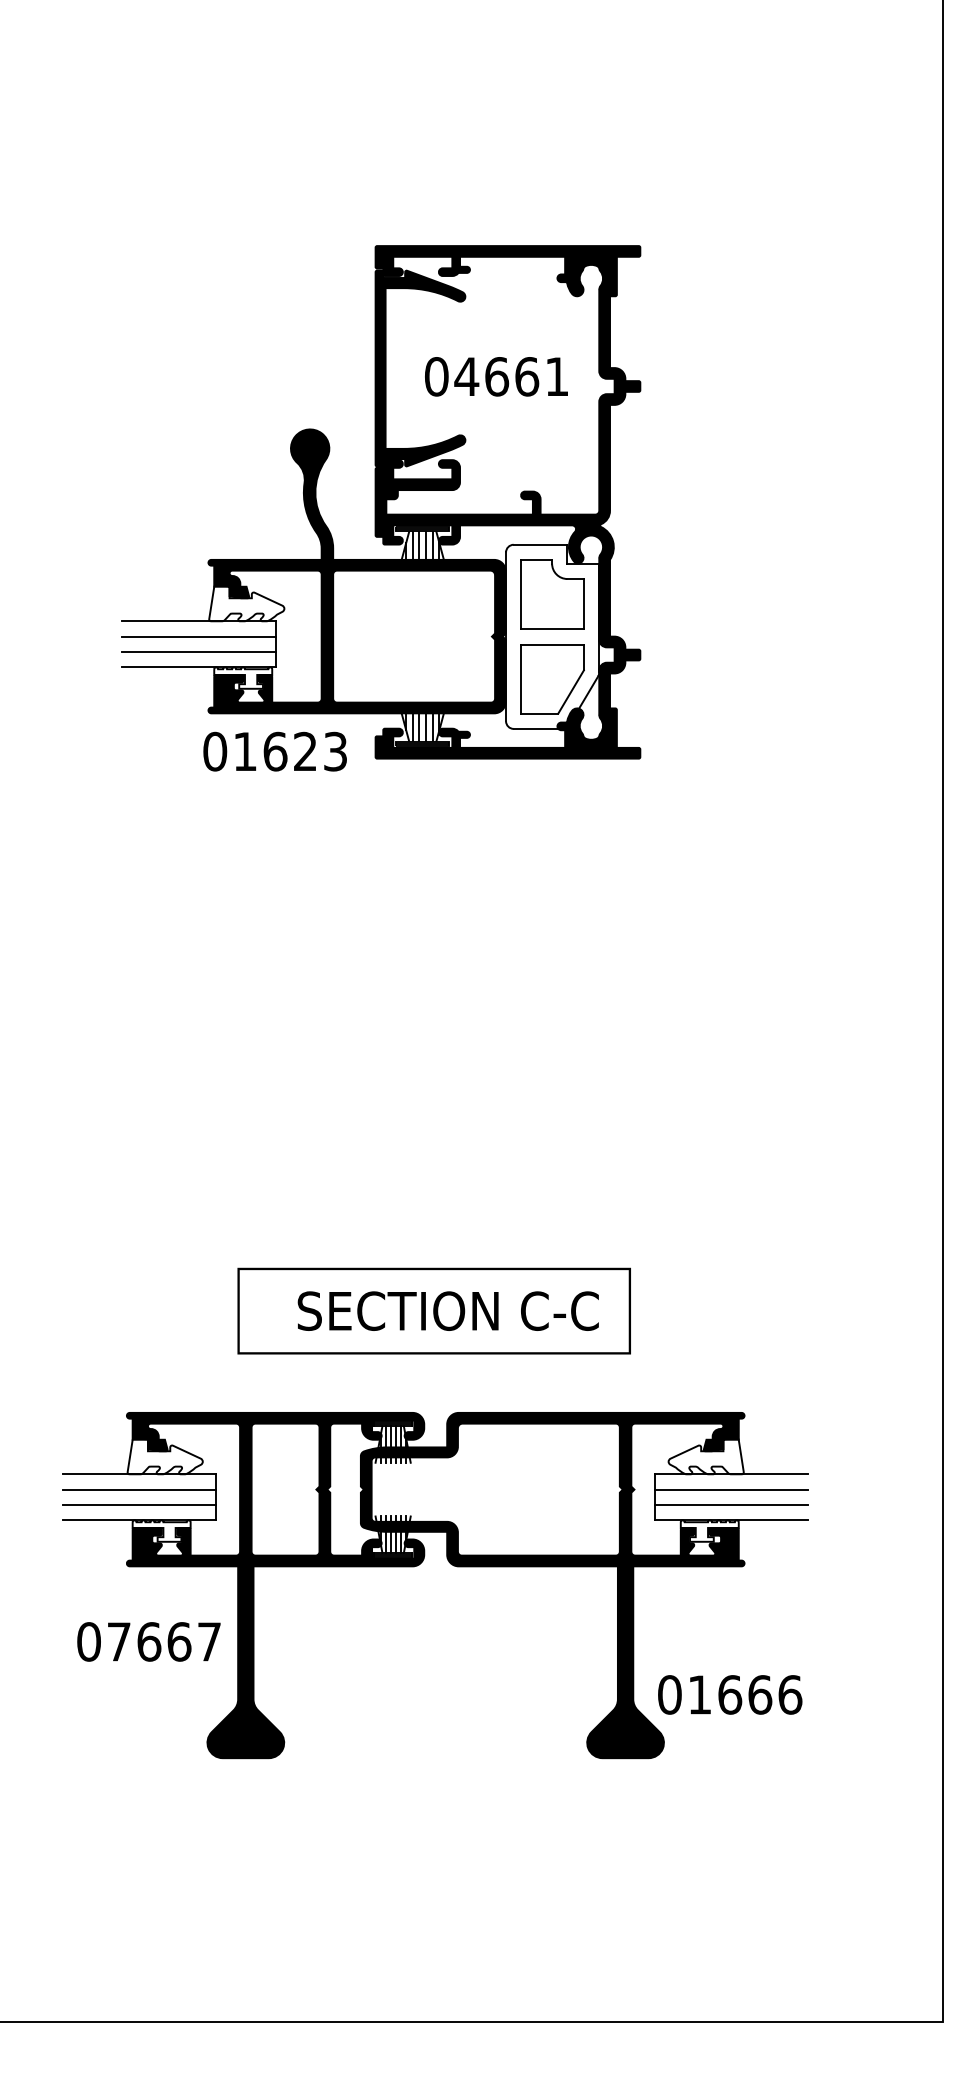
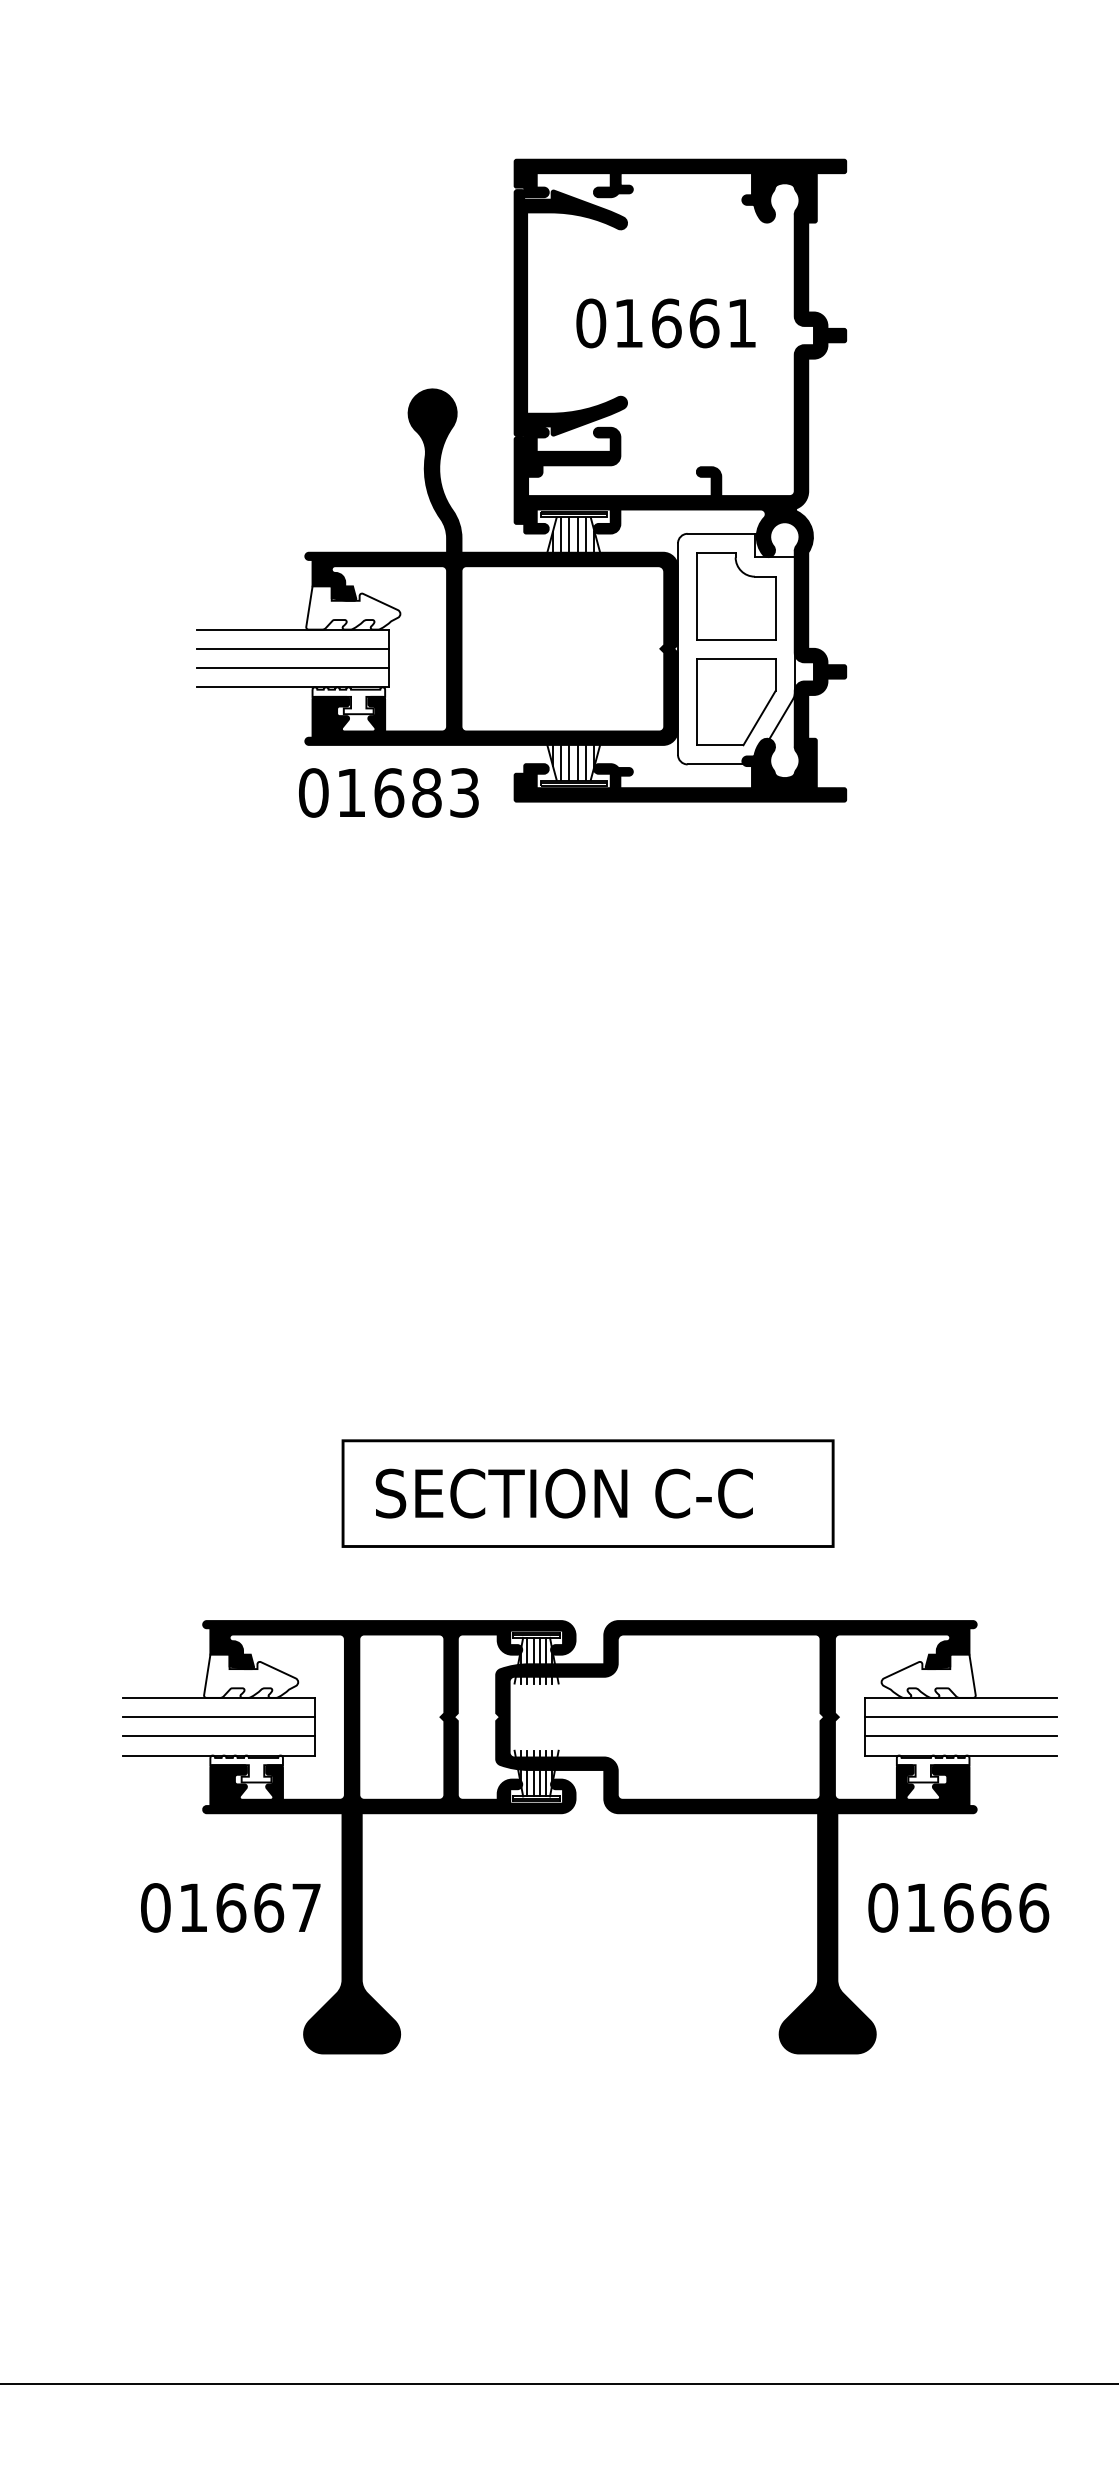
text: (466, 376) -> (628, 323), 04661 -> 01661
text: (305, 751) -> (426, 792), 01623 -> 01683
text: (447, 1310) -> (563, 1492), moved
text: (119, 1641) -> (193, 1907), 07667 -> 01667
text: (730, 1694) -> (959, 1907), moved

